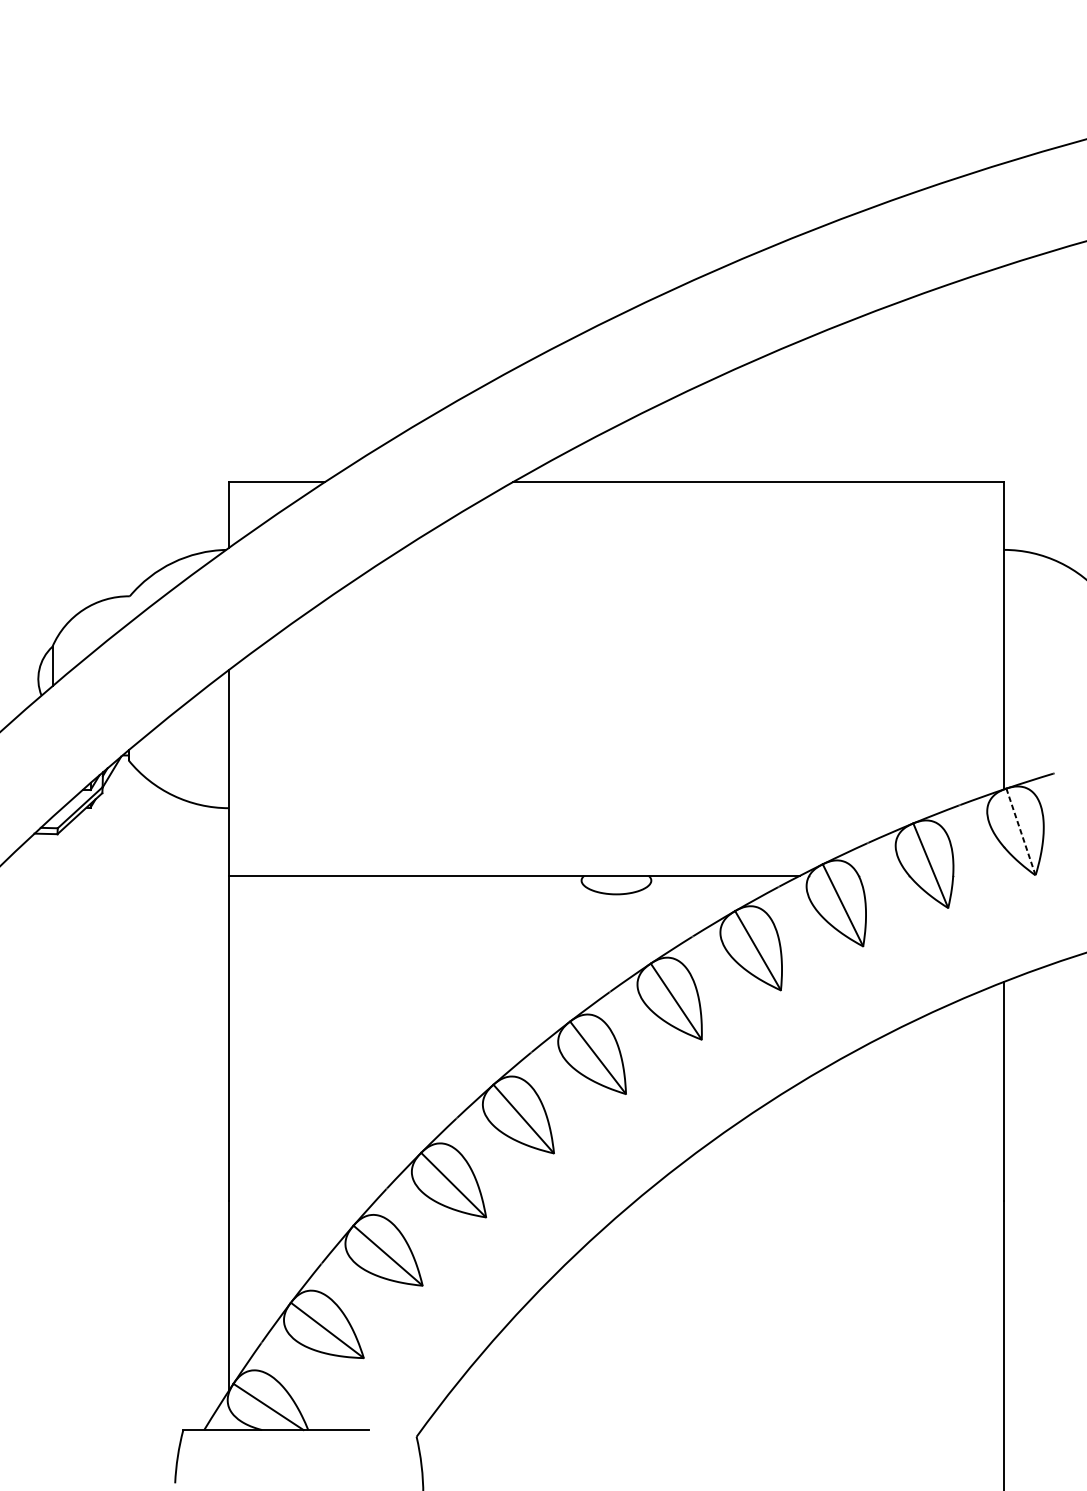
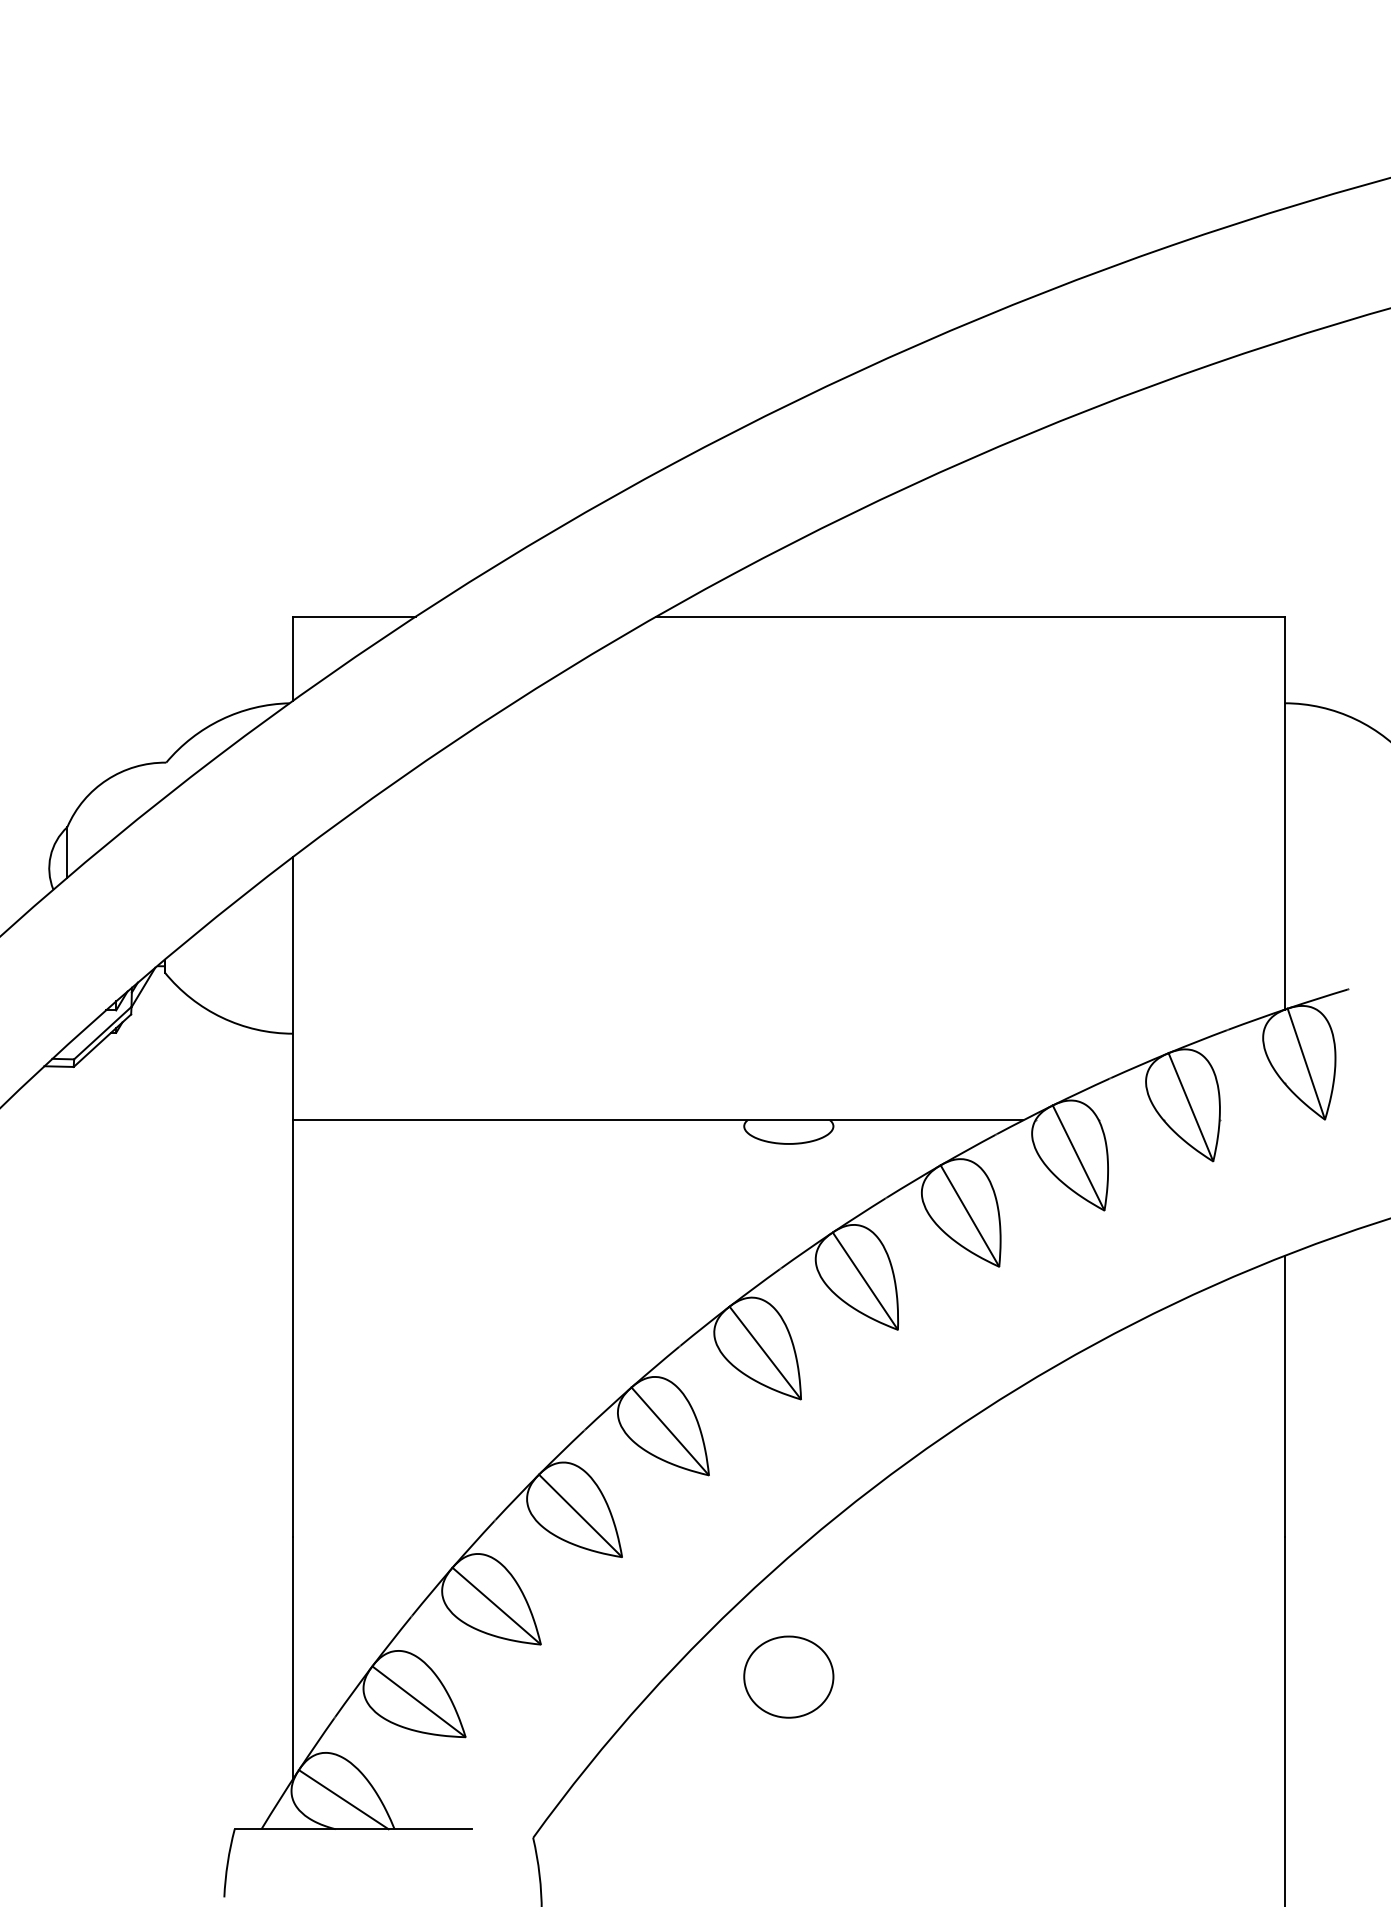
line: (1021, 831) -> (1306, 1063), dashed -> solid
part: (616, 1310) -> (788, 1676), added

